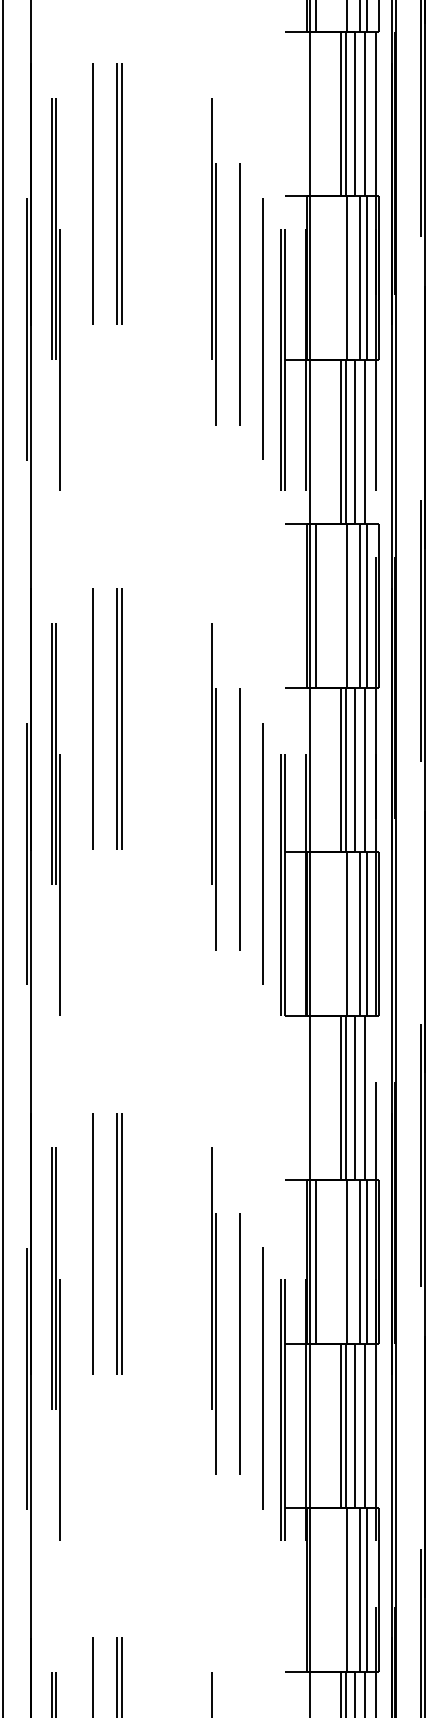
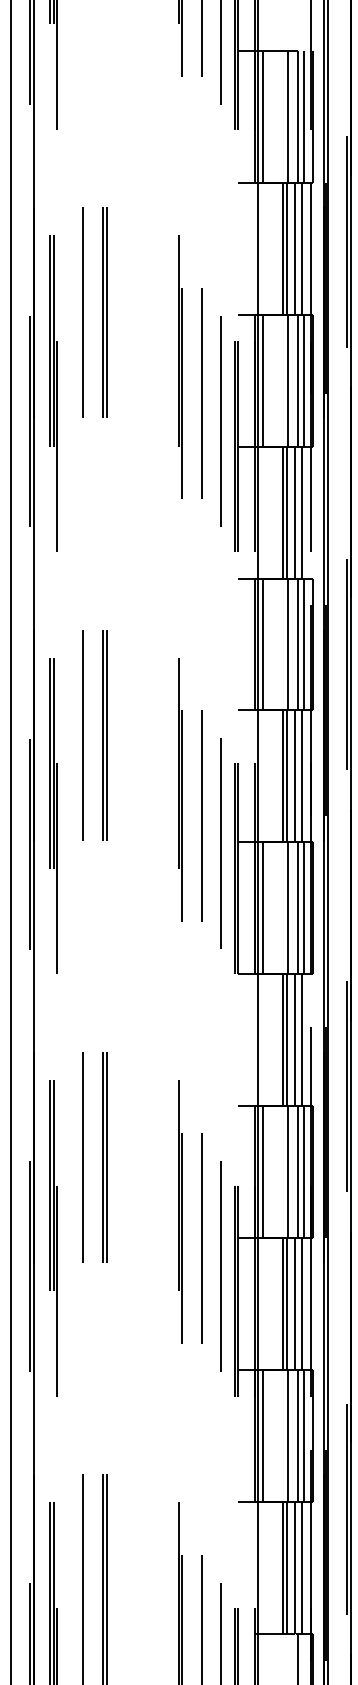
line: (316, 278) -> (263, 380), added
line: (316, 934) -> (263, 908), added
line: (316, 1590) -> (263, 1436), added

